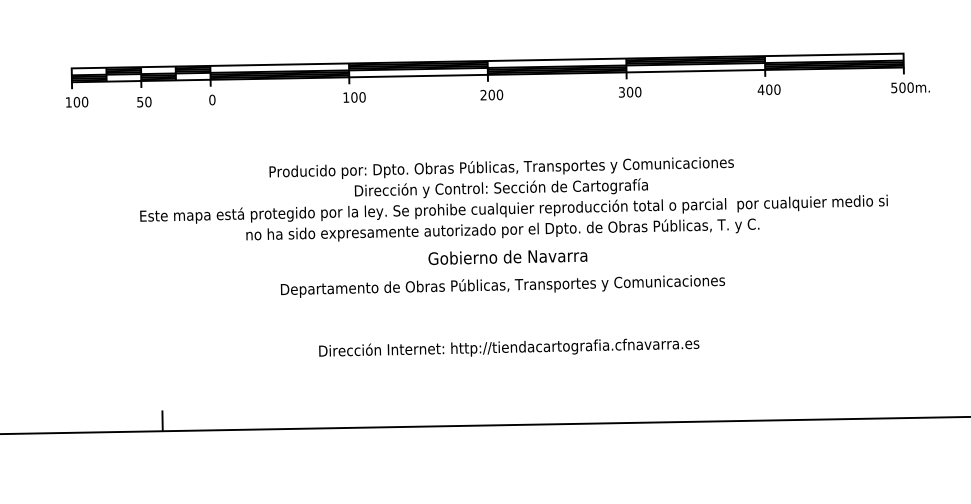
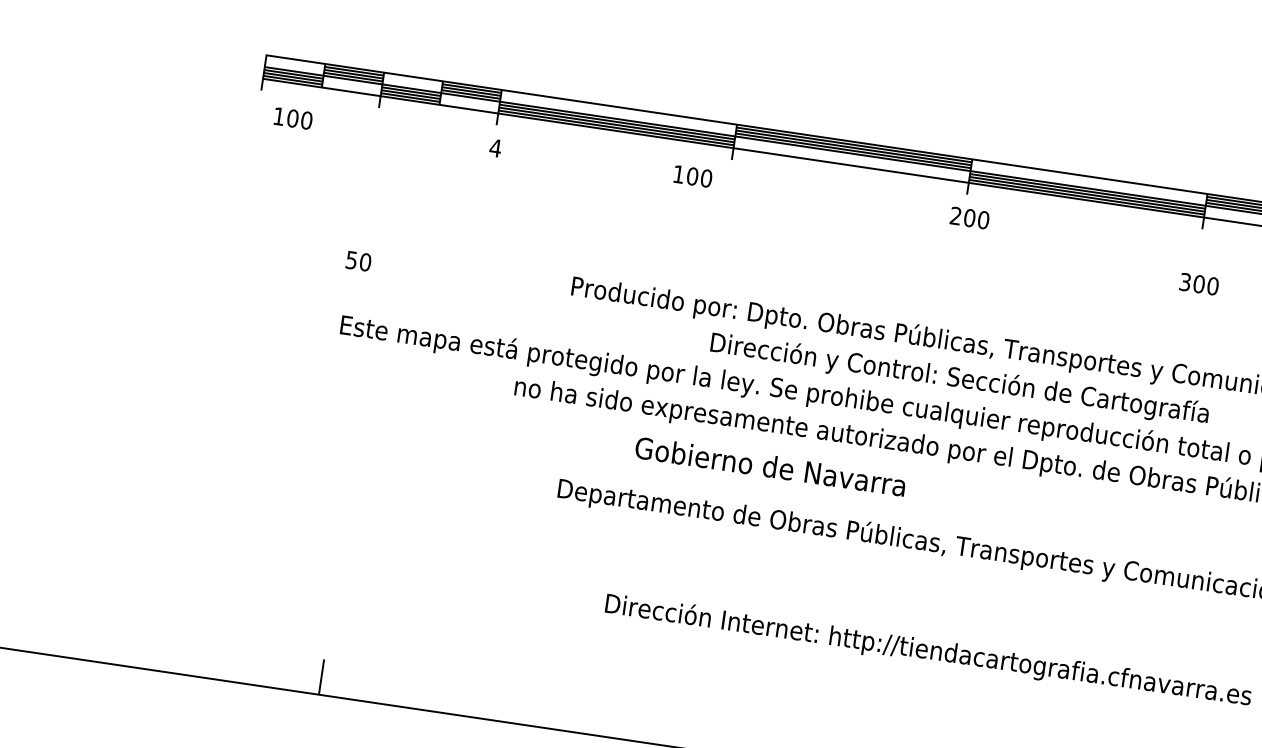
text: (630, 91) -> (1200, 283), moved
text: (354, 97) -> (692, 176), moved
text: (212, 99) -> (495, 147), 0 -> 4
text: (77, 101) -> (294, 117), moved
text: (144, 101) -> (359, 260), moved
text: (507, 257) -> (769, 467), moved

